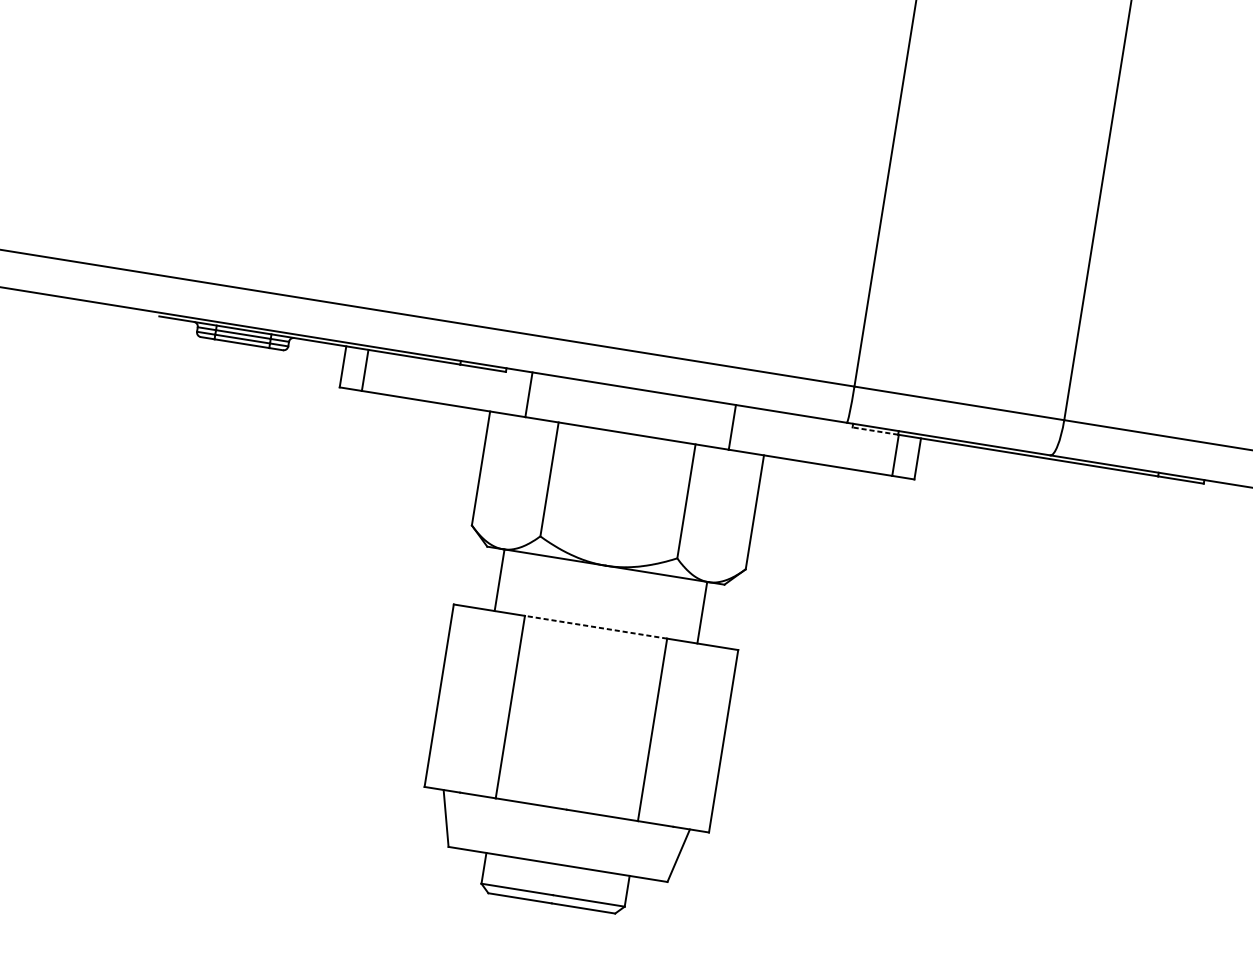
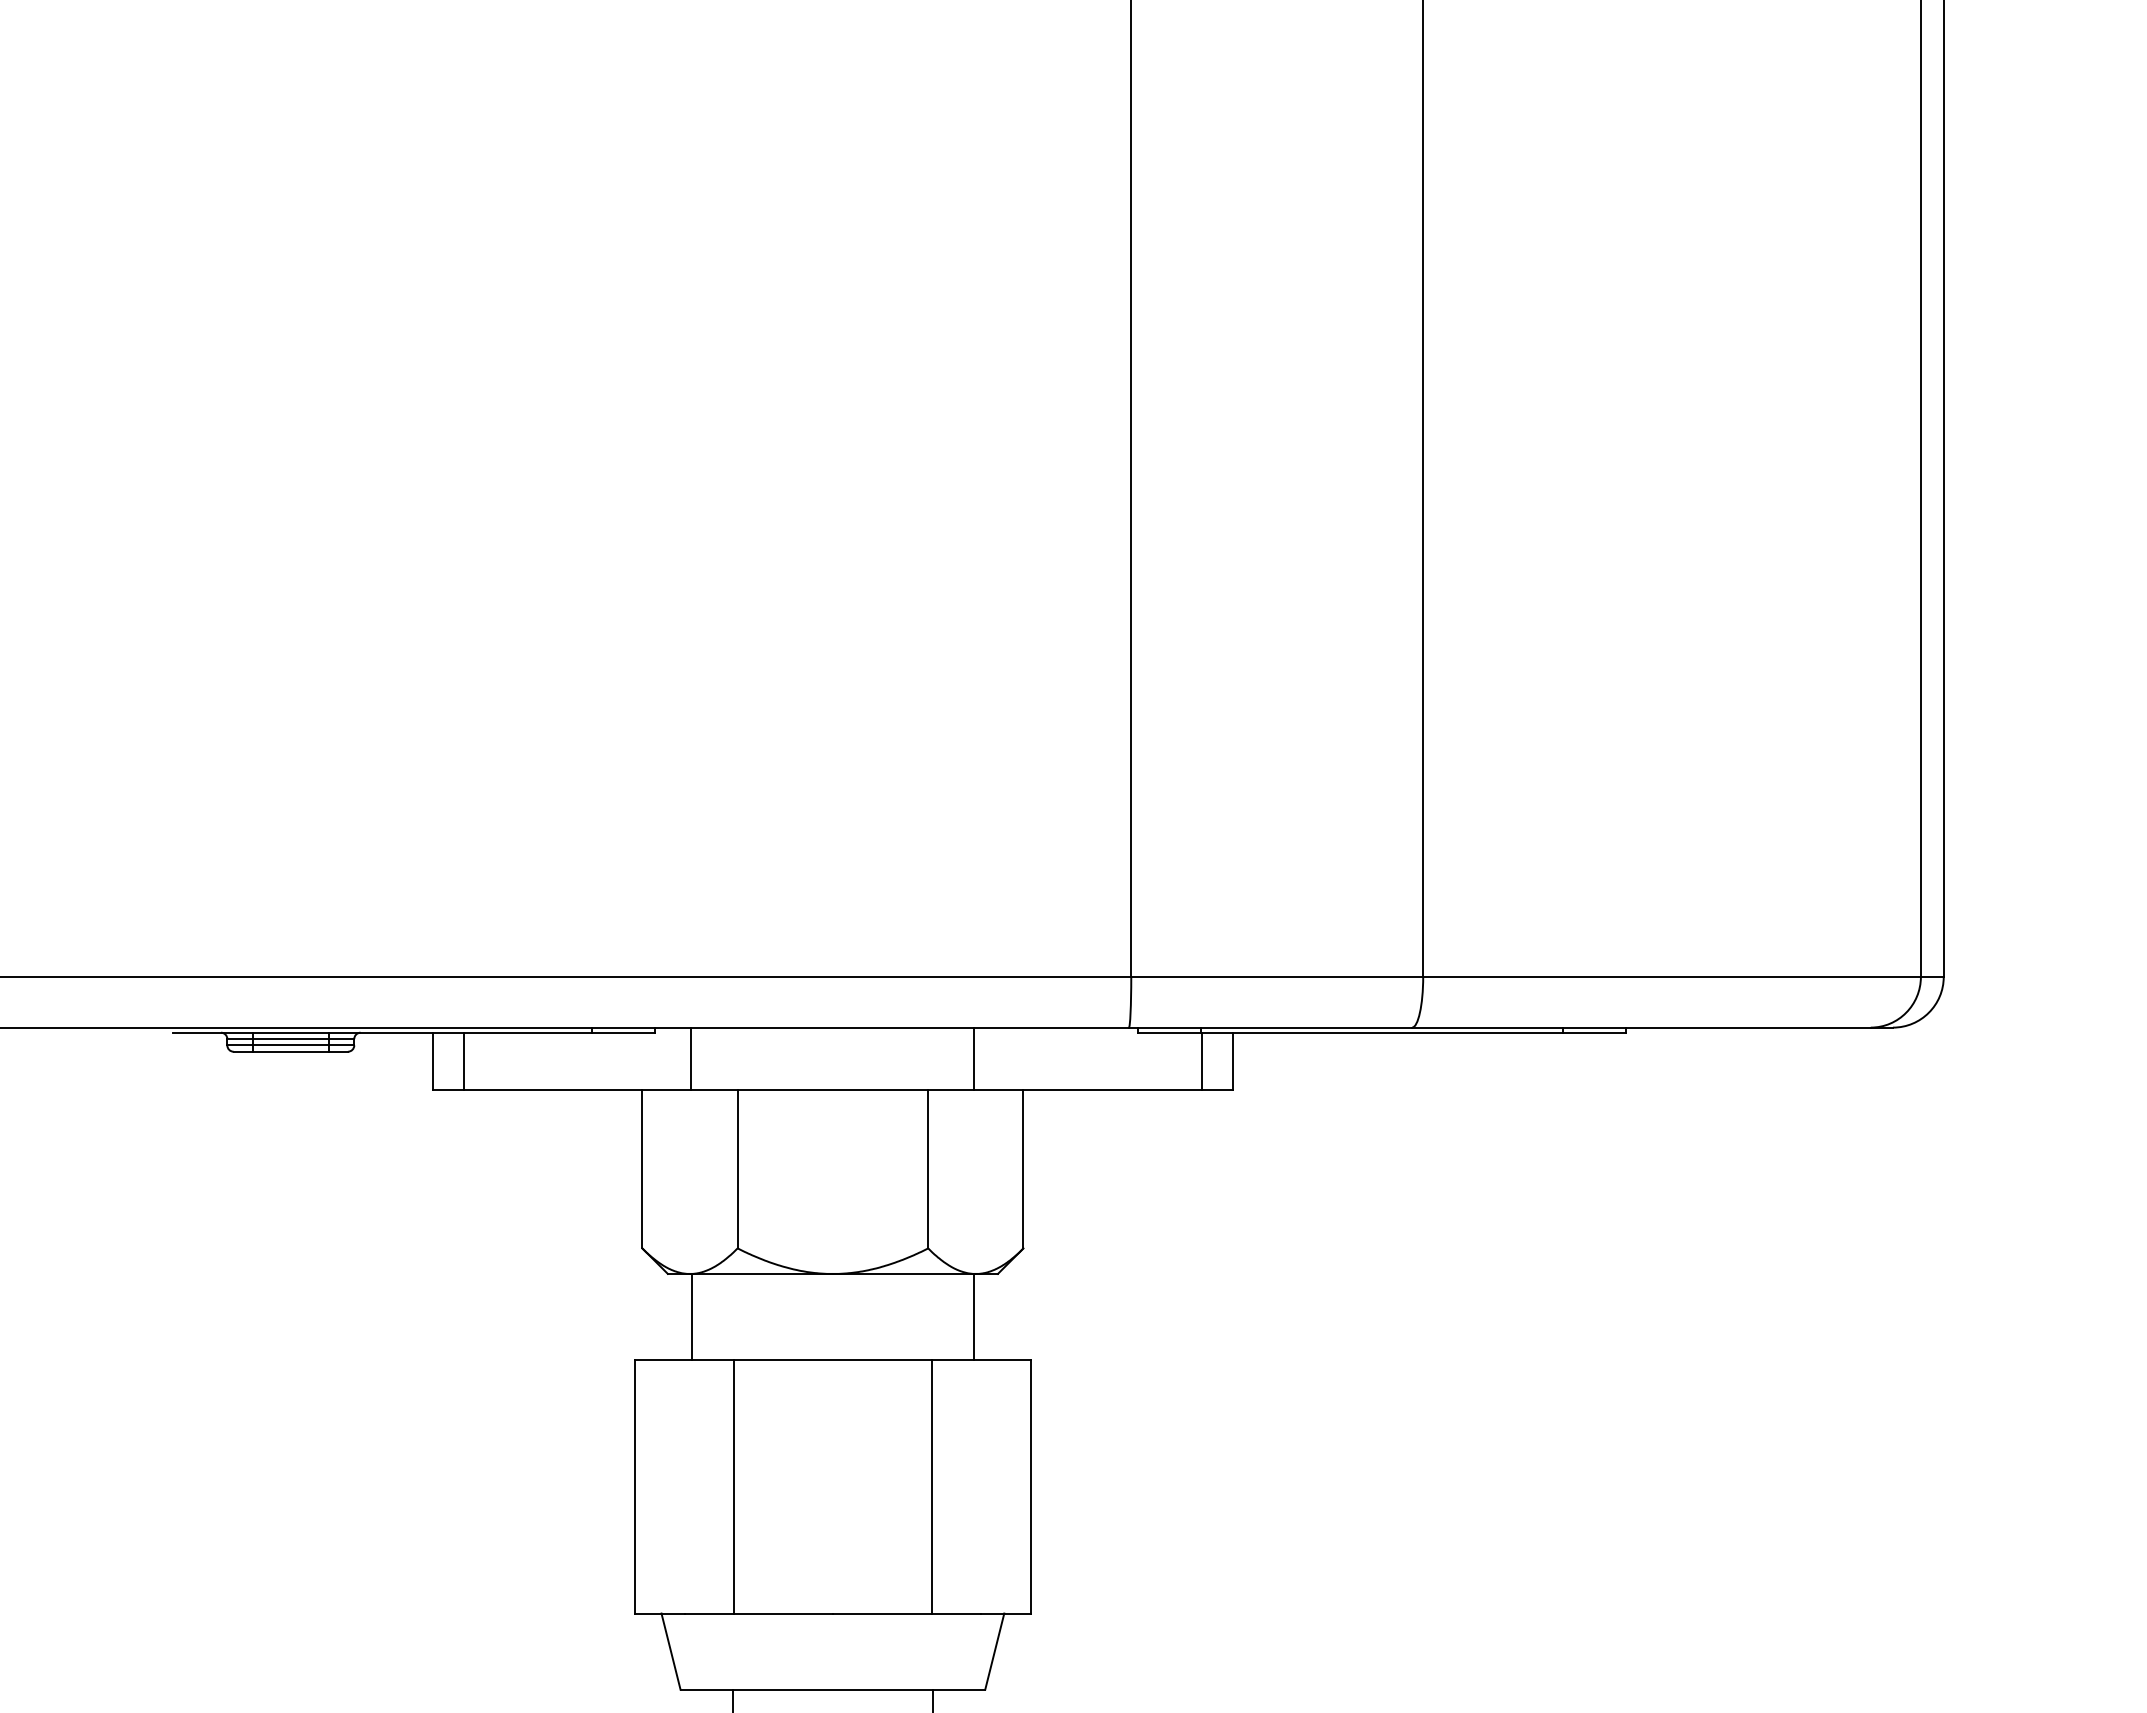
line: (875, 430) -> (1169, 1032), dashed -> solid
line: (595, 627) -> (832, 1359), dashed -> solid

